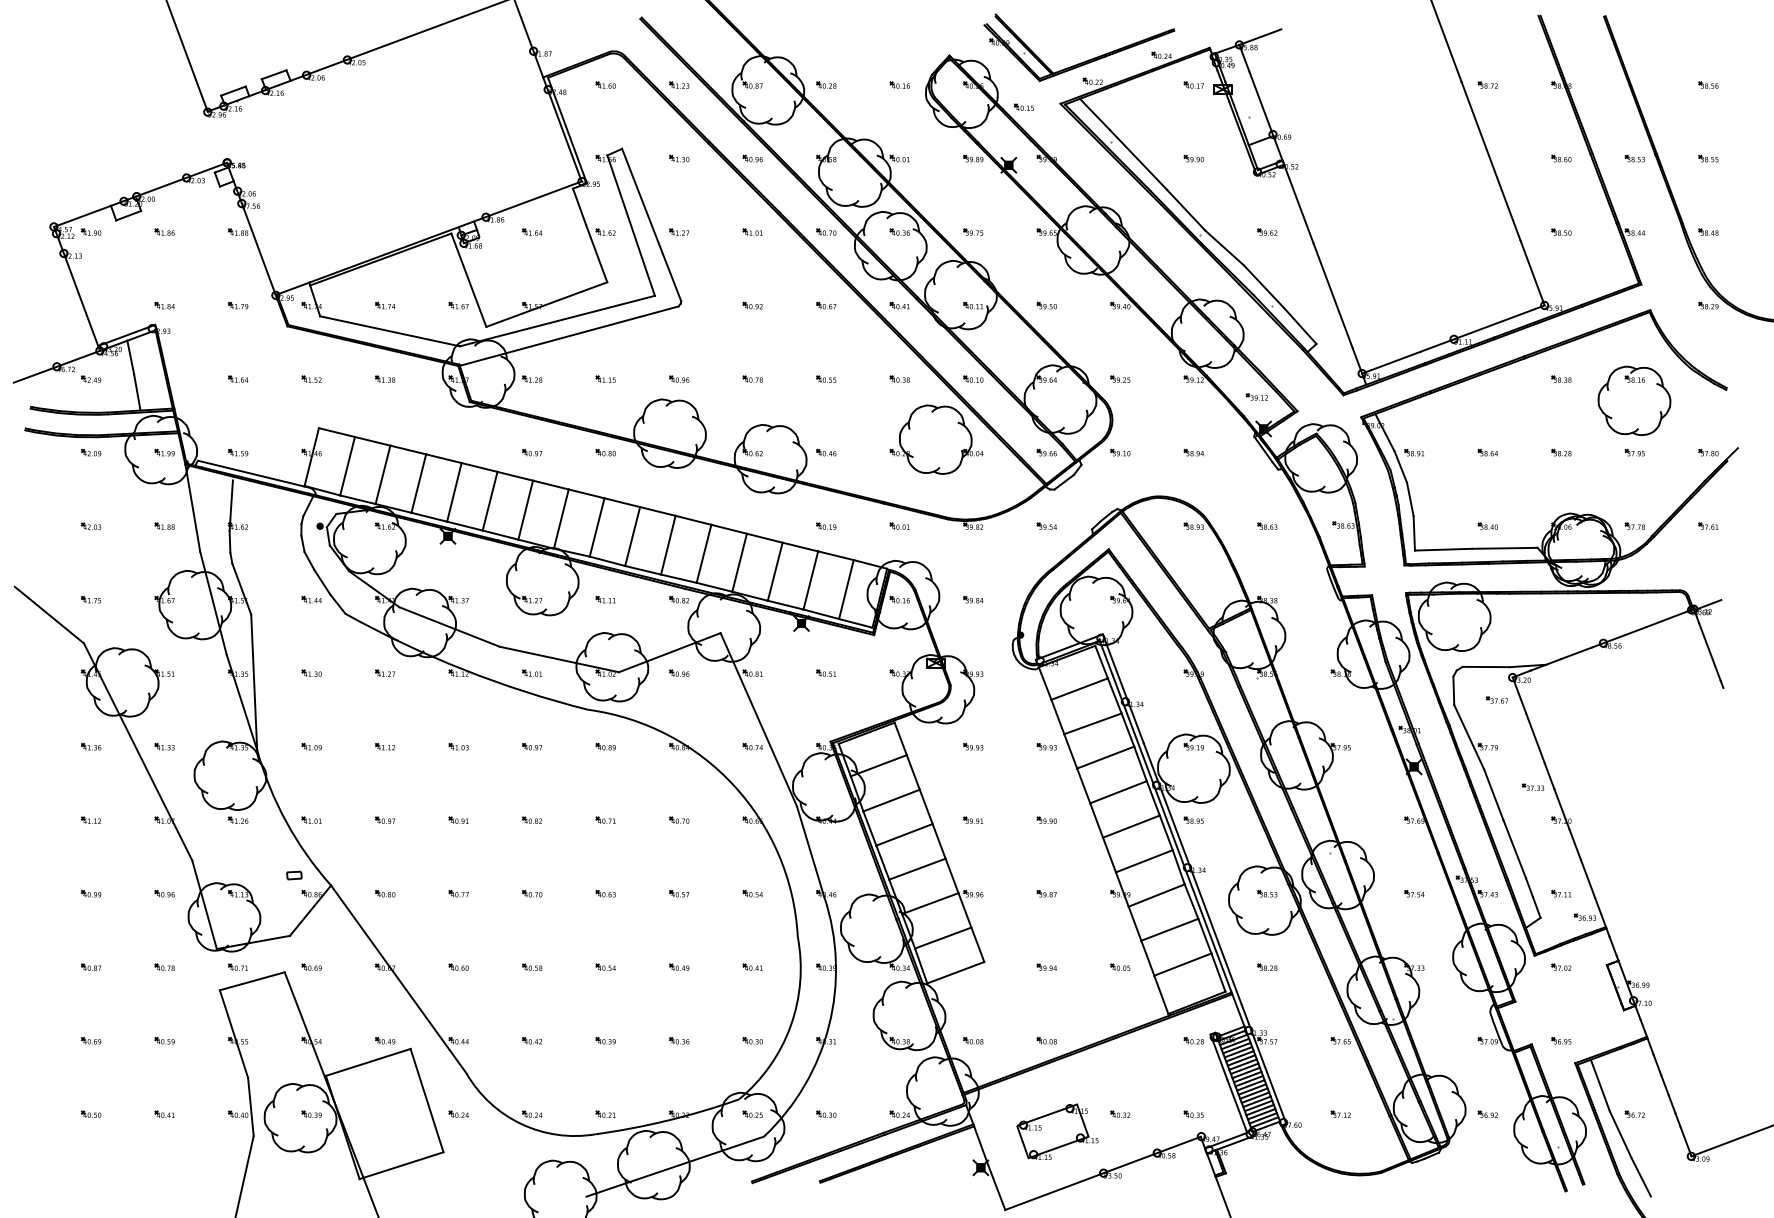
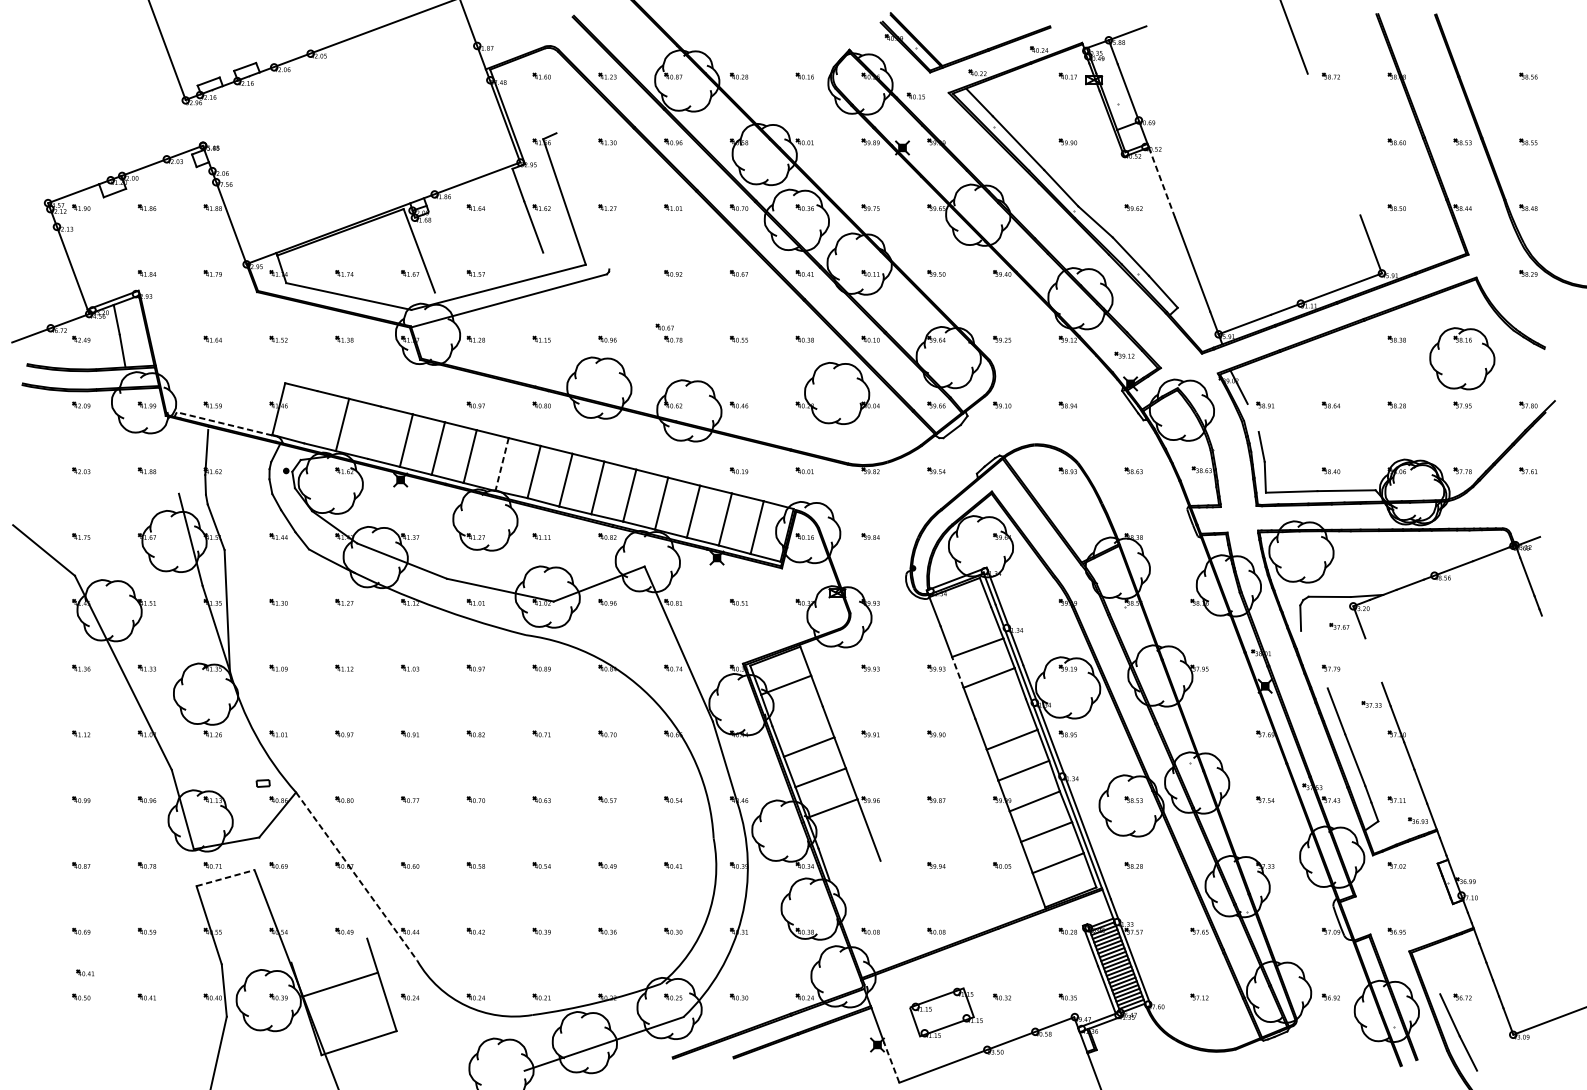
line: (1490, 161) -> (1333, 144), removed
line: (1298, 204) -> (1161, 183), solid -> dashed
line: (651, 224) -> (582, 200), removed
line: (546, 304) -> (488, 272), removed
part: (743, 365) -> (665, 327), added
line: (347, 466) -> (310, 417), removed
line: (1400, 466) -> (1252, 417), removed
line: (251, 473) -> (224, 423), solid -> dashed
line: (418, 483) -> (374, 432), removed
line: (192, 507) -> (172, 454), removed
line: (561, 519) -> (502, 464), solid -> dashed
line: (1079, 688) -> (965, 616), removed
line: (1469, 737) -> (1314, 659), removed
line: (1535, 738) -> (1373, 660), removed
line: (1070, 750) -> (957, 671), solid -> dashed
line: (1118, 792) -> (1000, 709), removed
line: (891, 800) -> (797, 716), removed
line: (943, 937) -> (844, 838), removed
line: (955, 972) -> (854, 870), removed
line: (398, 979) -> (356, 876), solid -> dashed
line: (252, 981) -> (225, 878), solid -> dashed
line: (367, 1061) -> (339, 983), moved
line: (1599, 1085) -> (1431, 971), removed
part: (95, 1086) -> (85, 972), added
line: (996, 1187) -> (891, 1062), solid -> dashed

